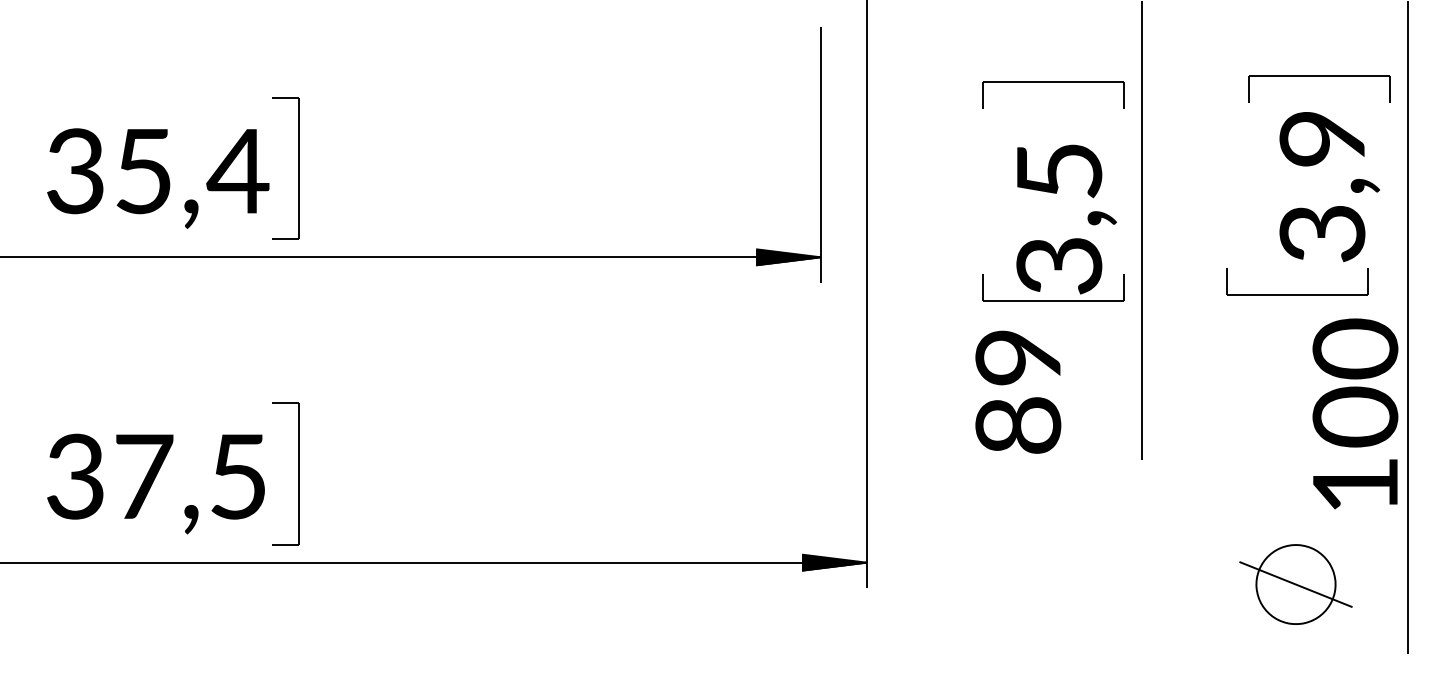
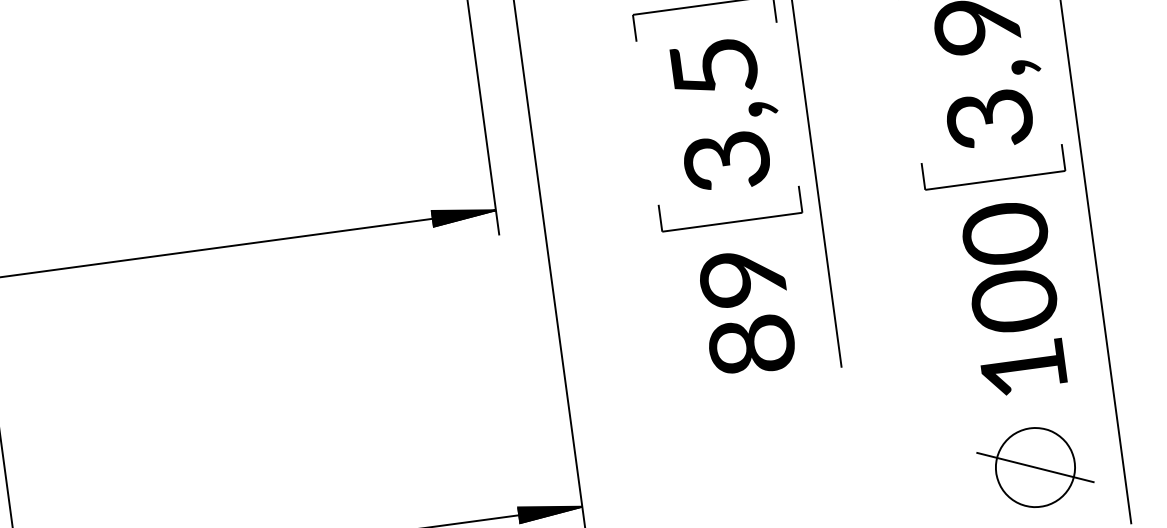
text: (1066, 219) -> (727, 114), moved
part: (1297, 294) -> (995, 180), moved
text: (1018, 391) -> (747, 311), moved
text: (1355, 413) -> (1014, 297), moved
part: (1295, 584) -> (1034, 467), moved

